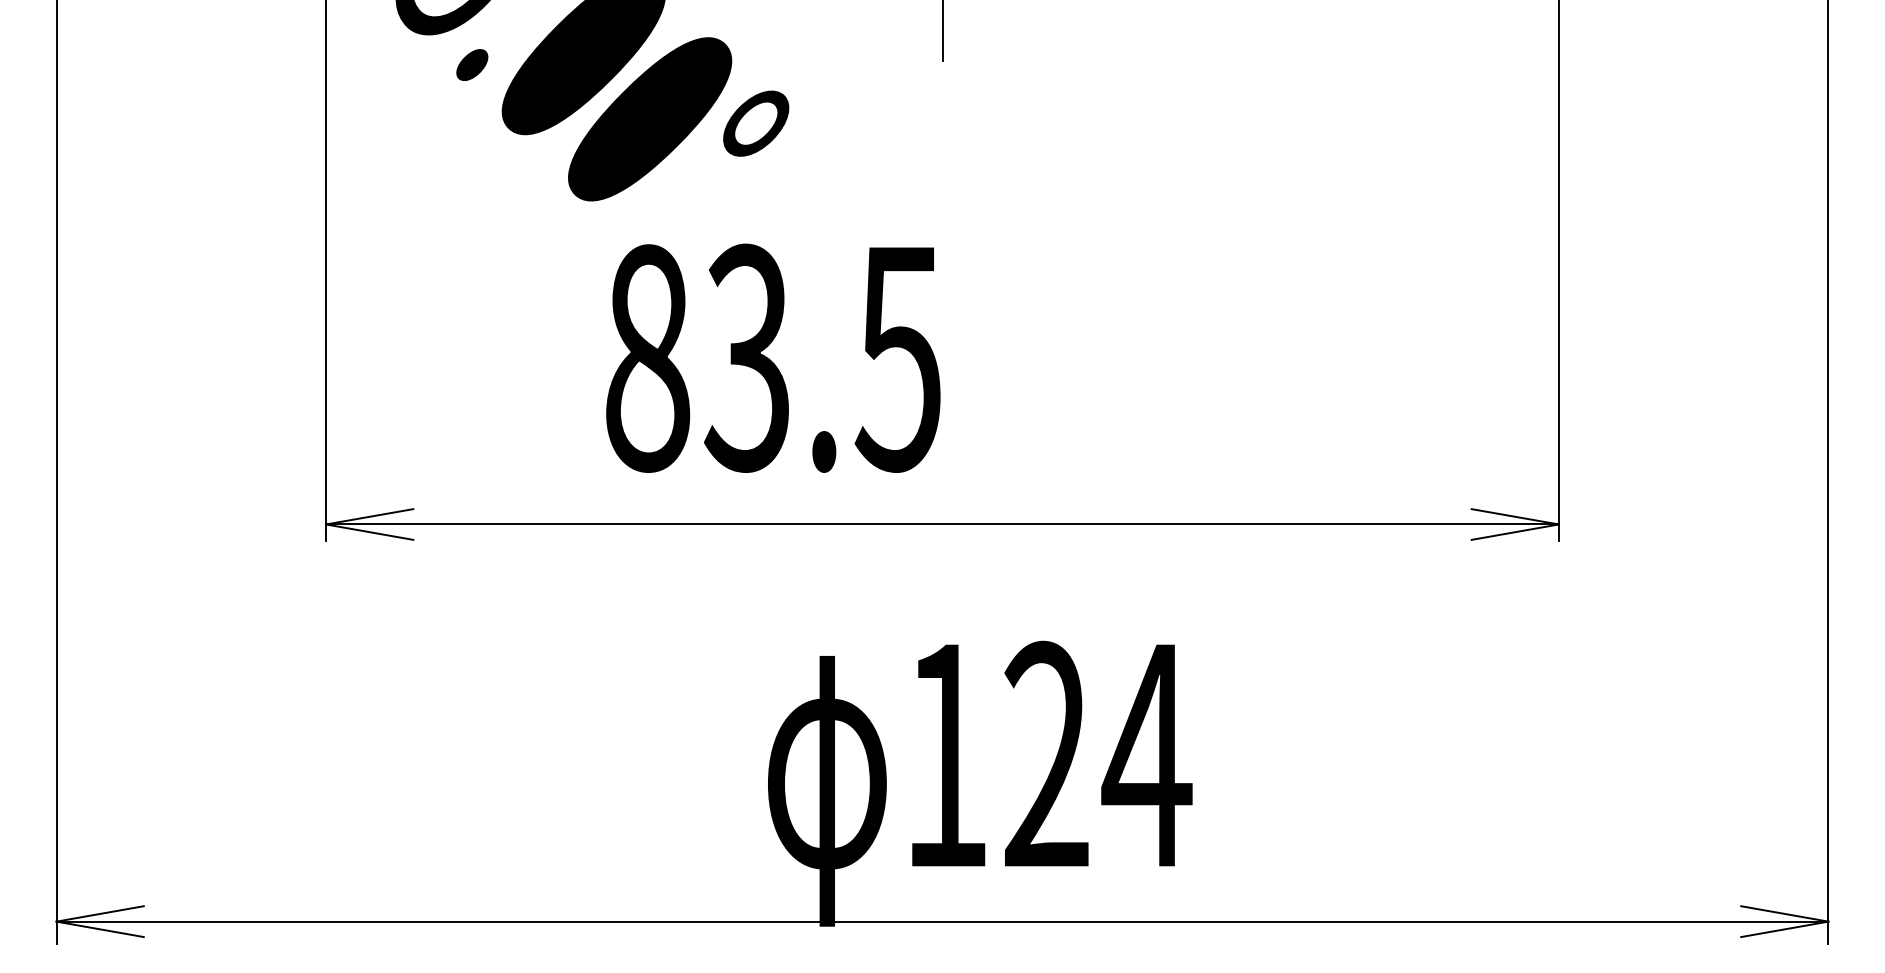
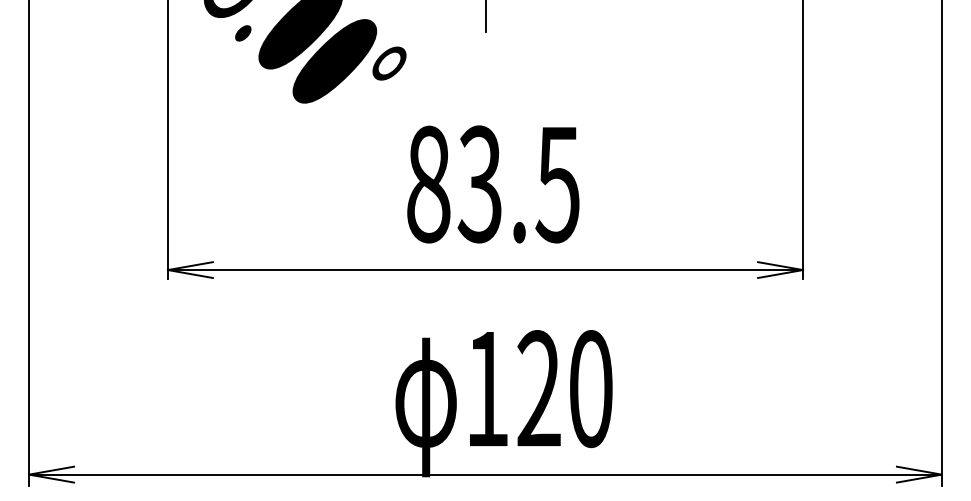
text: (773, 358) -> (493, 184), moved
text: (1146, 756) -> (590, 389), 124 -> 120

